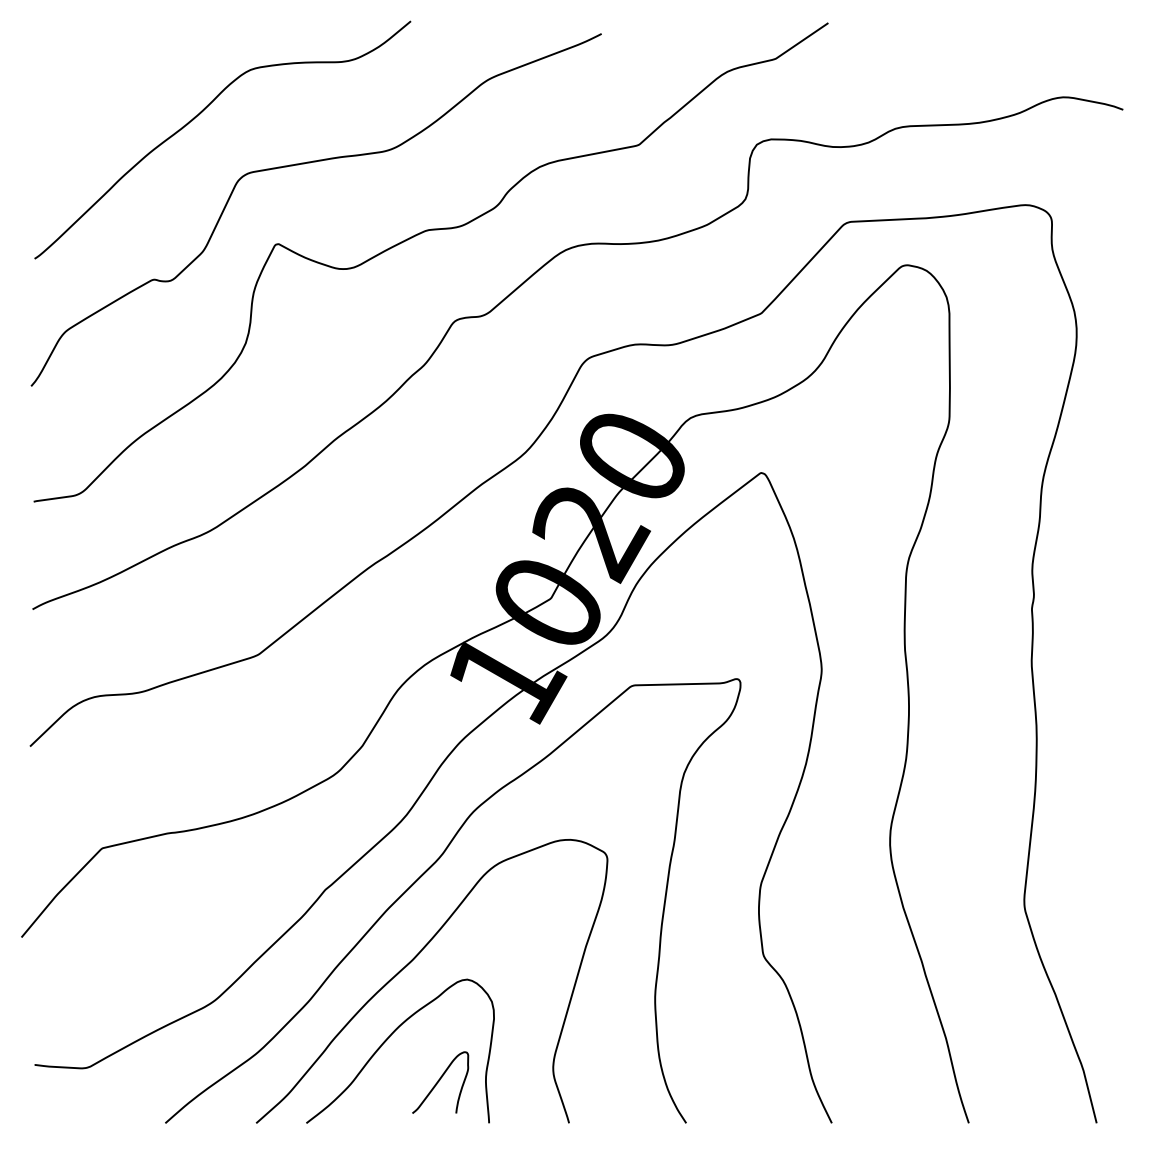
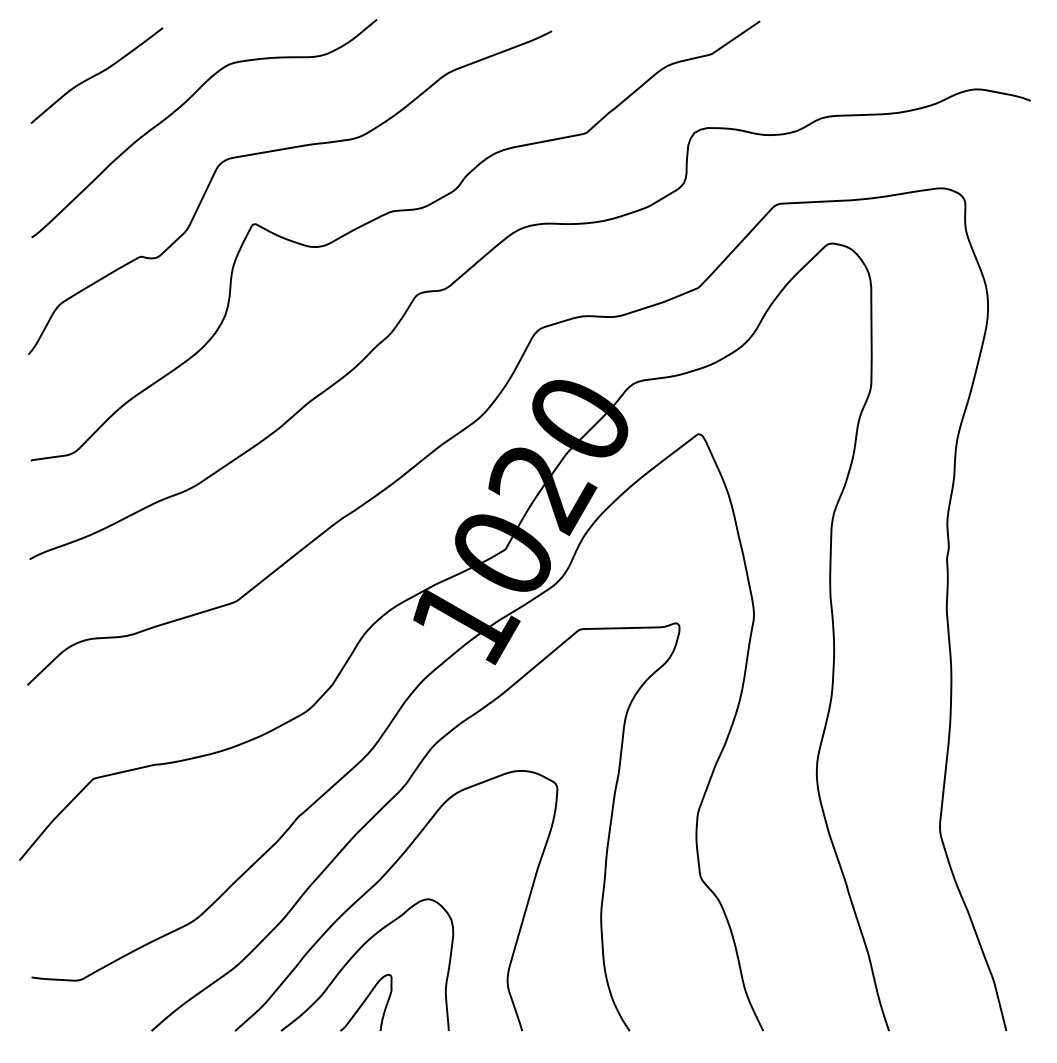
curve: (105, 82) -> (96, 75), added
curve: (439, 1081) -> (365, 1001), moved

